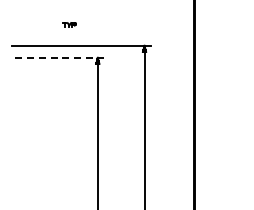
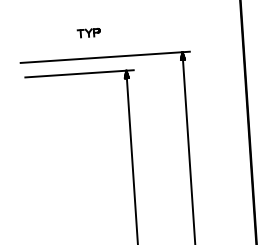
part: (69, 24) -> (89, 32), size x1.43
line: (60, 57) -> (80, 73), dashed -> solid

